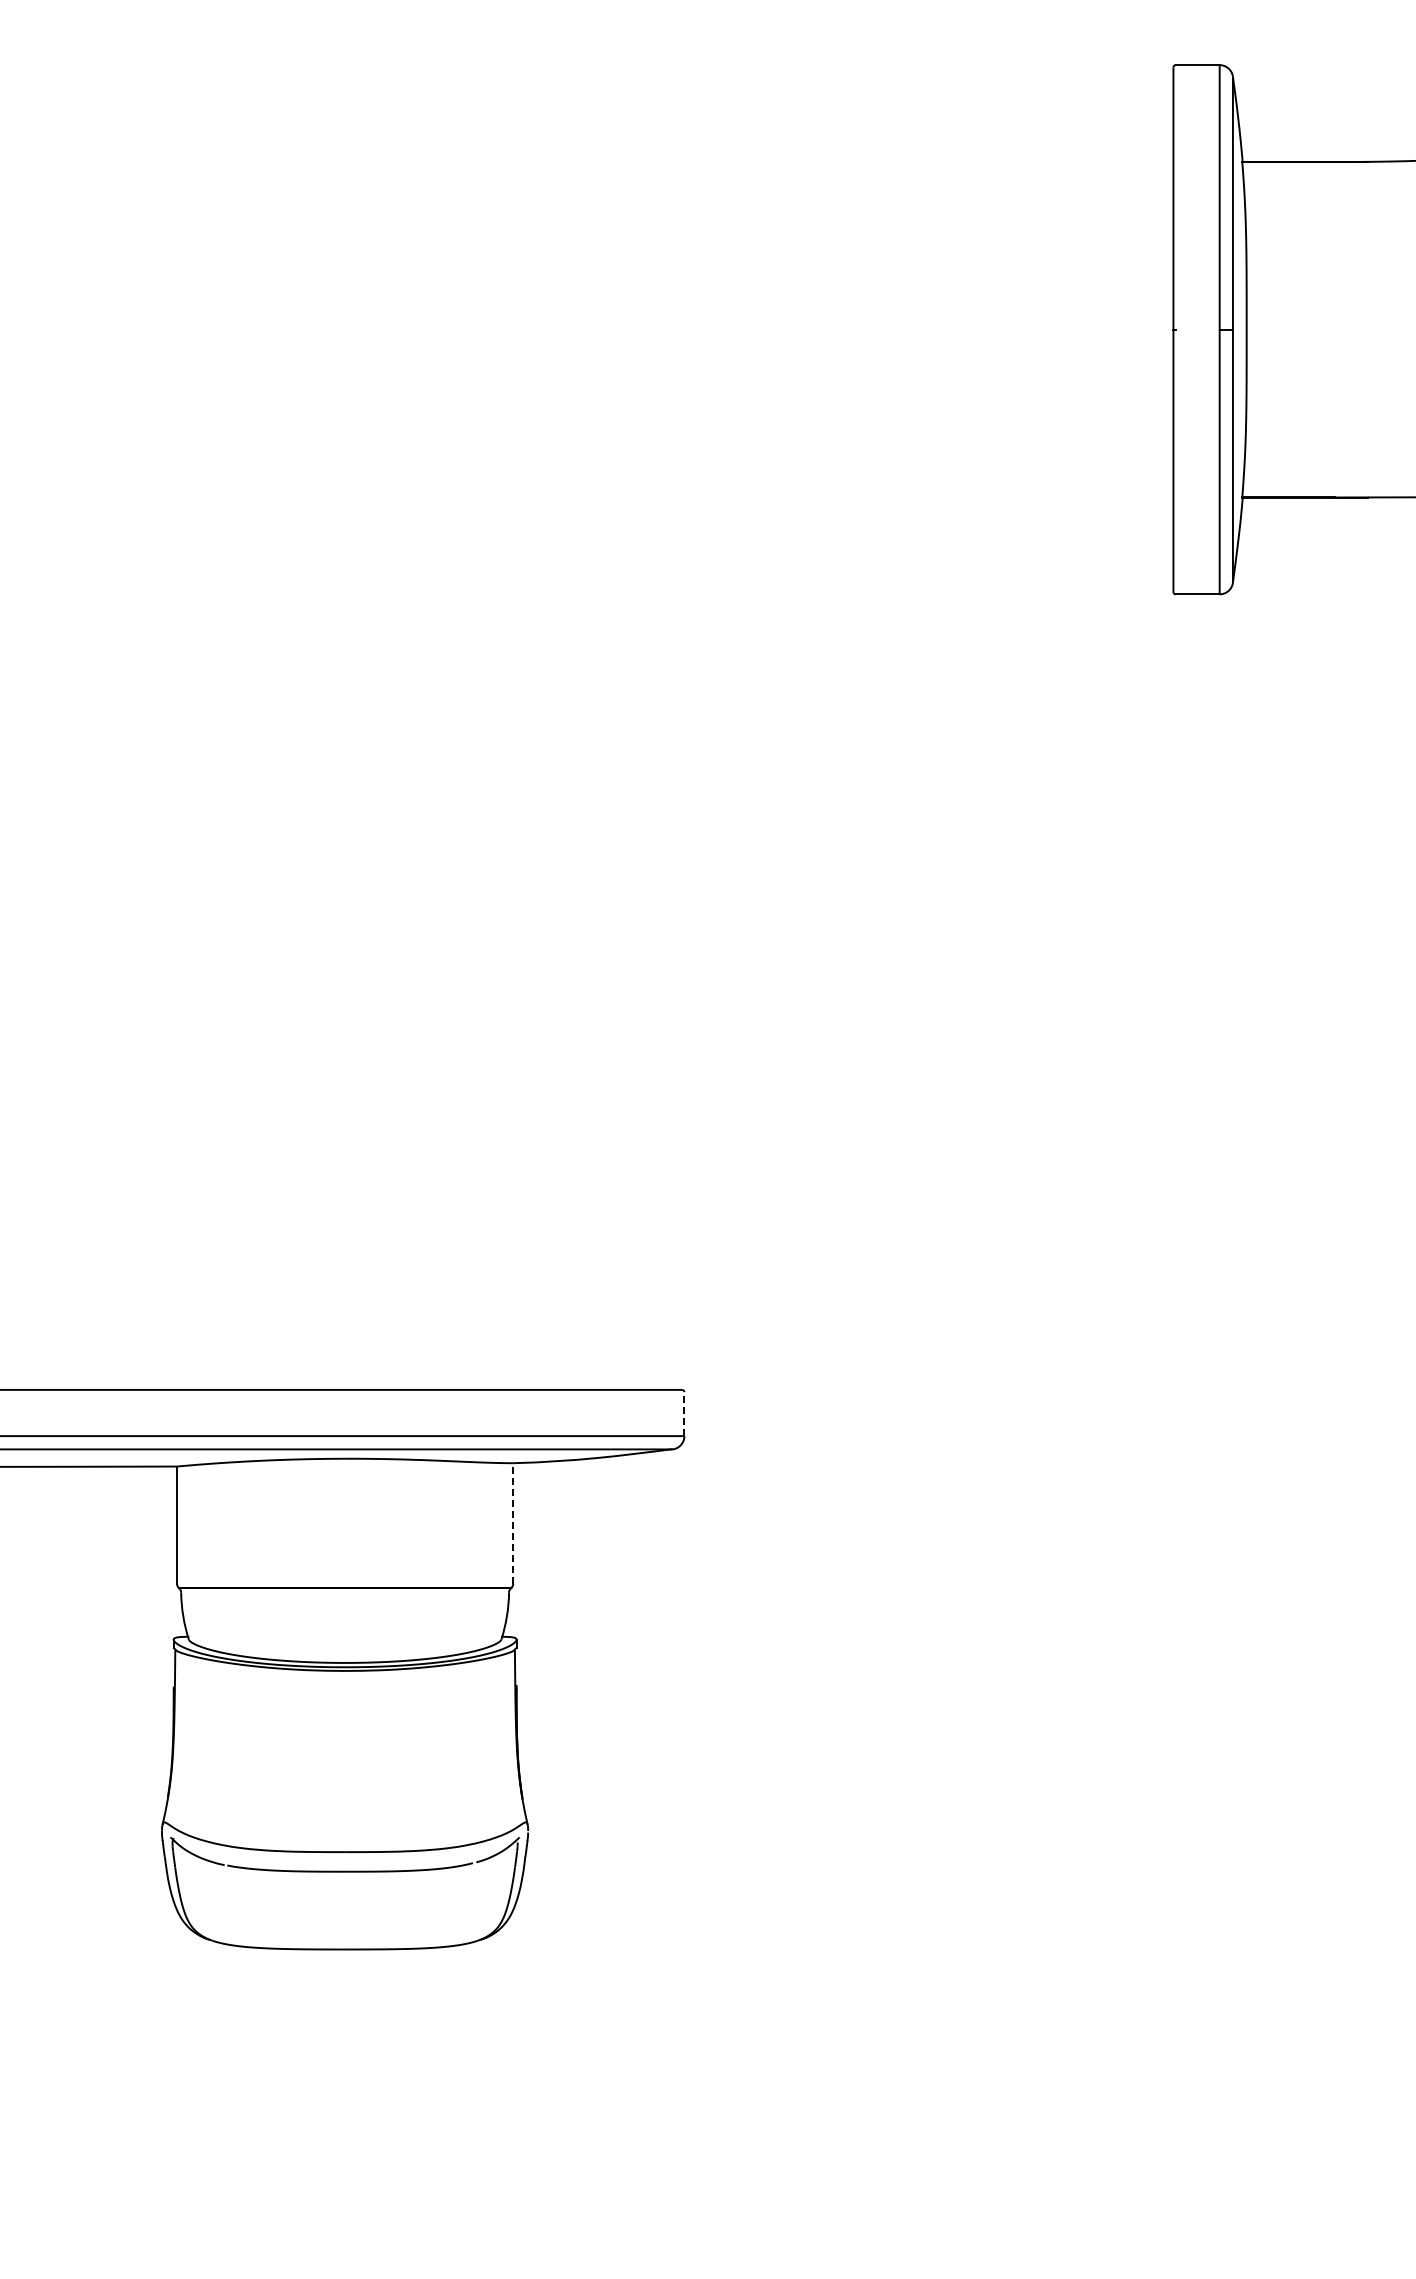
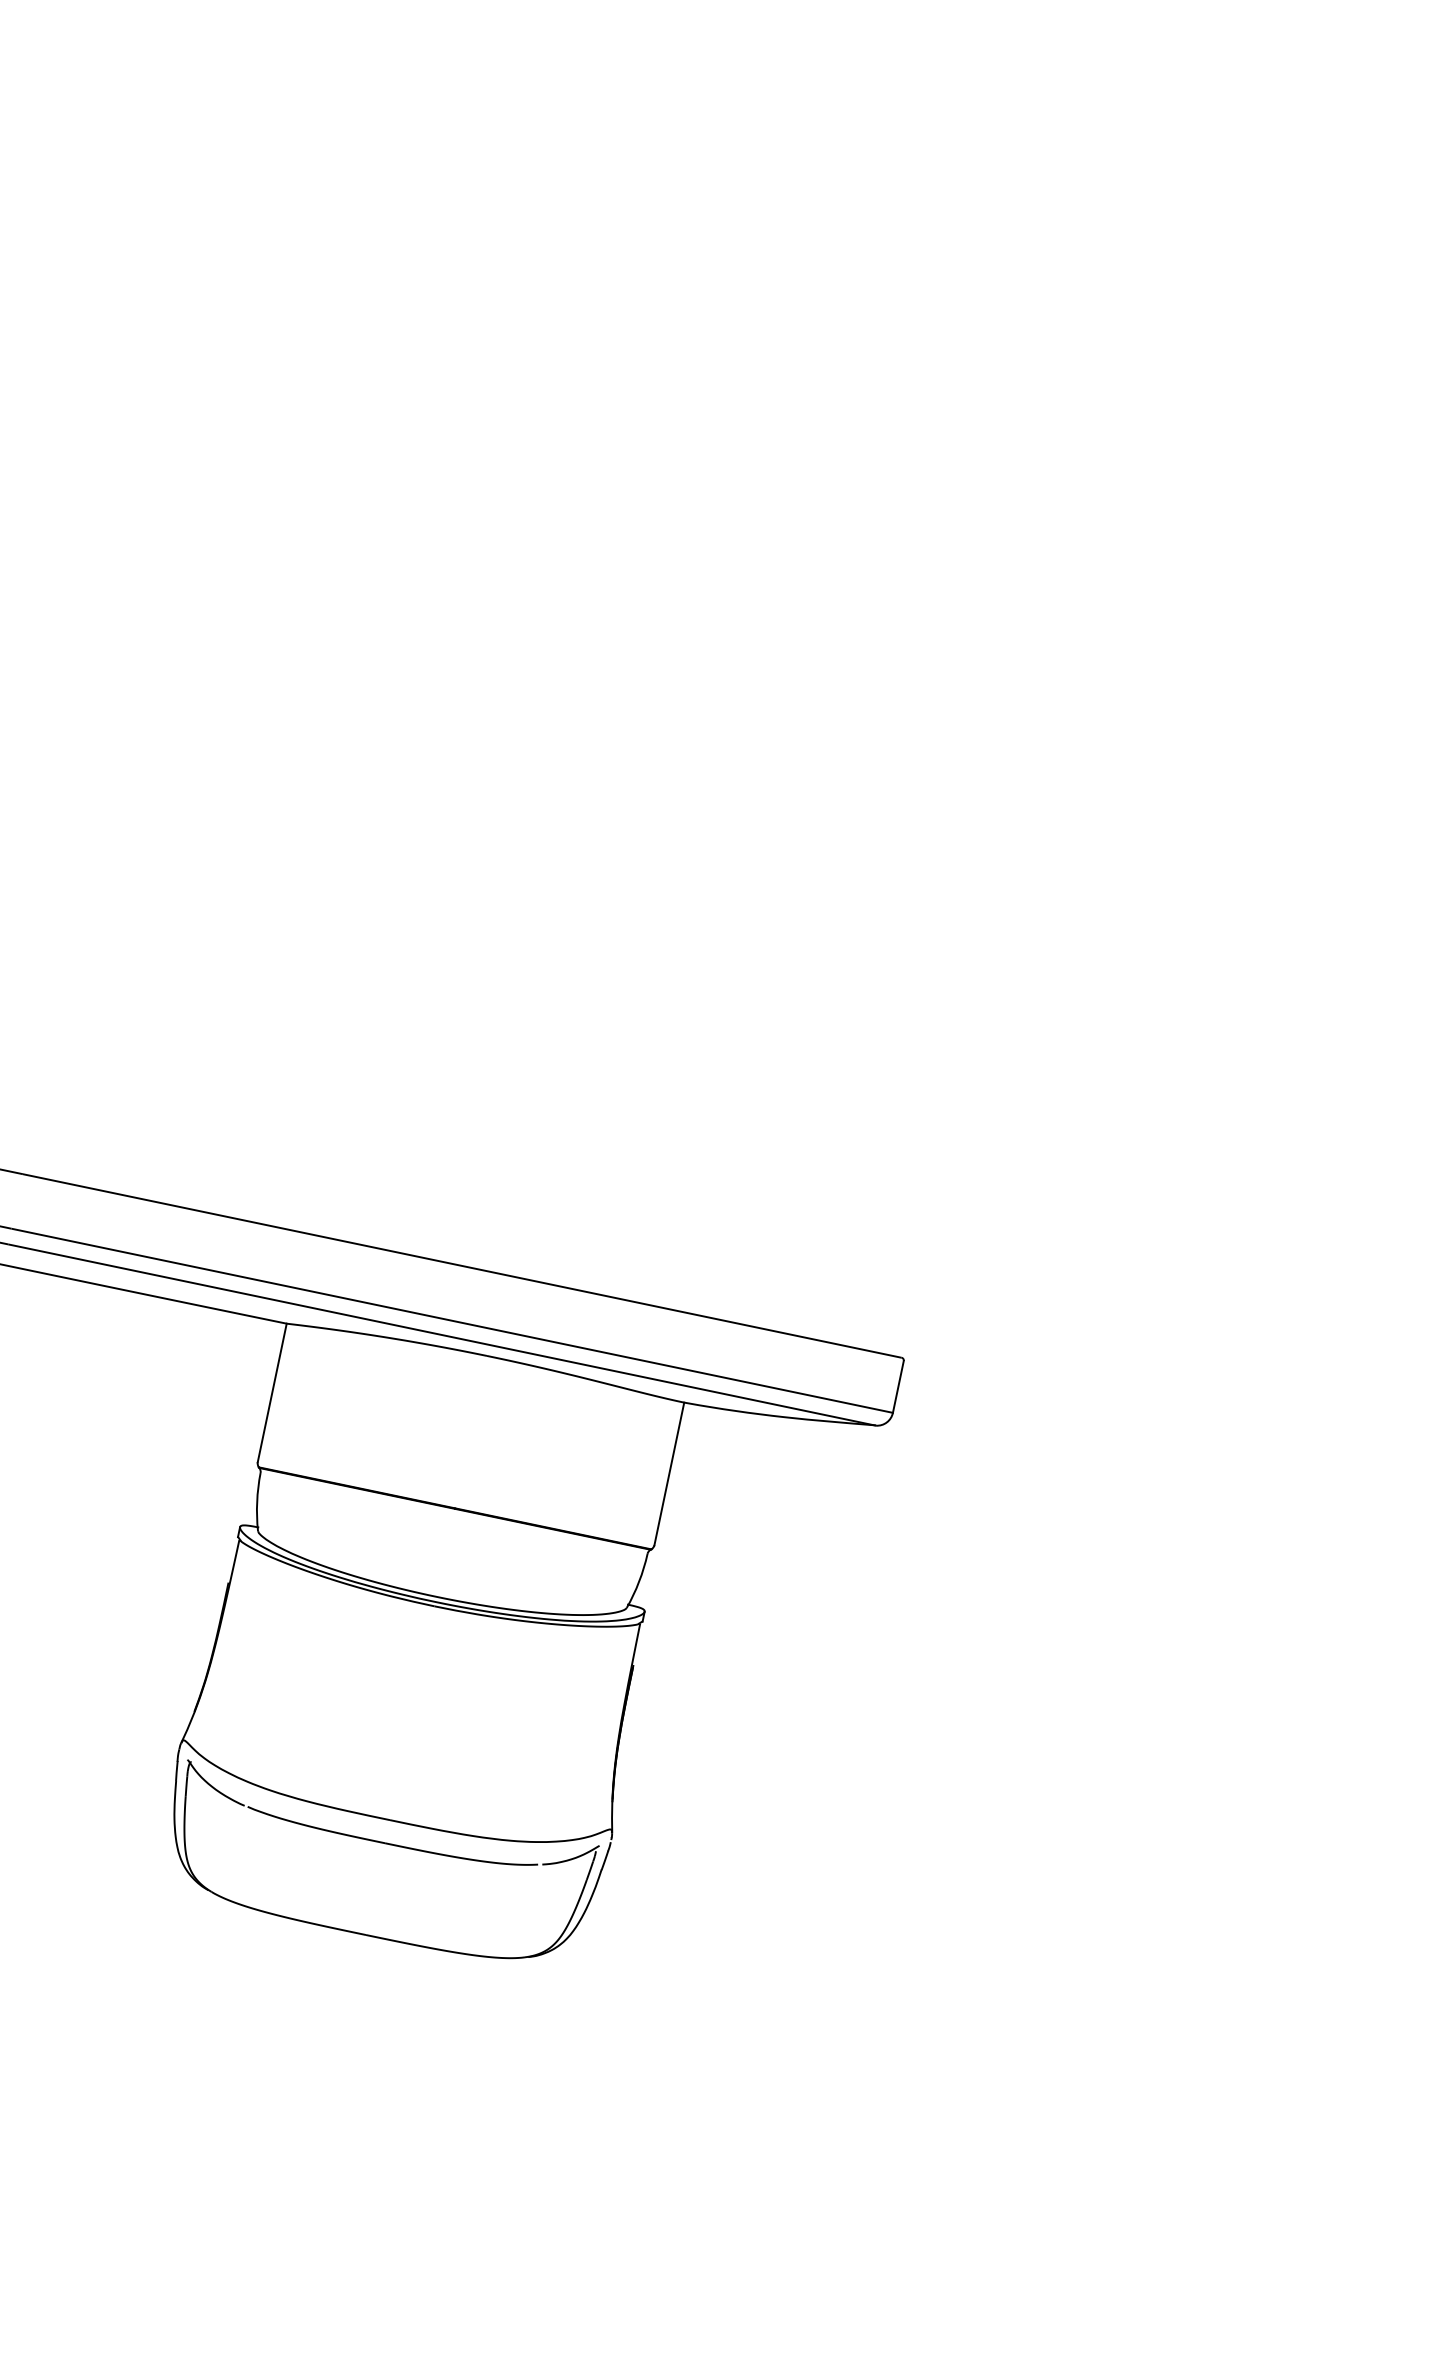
line: (684, 1414) -> (898, 1387), dashed -> solid
line: (513, 1523) -> (669, 1473), dashed -> solid

